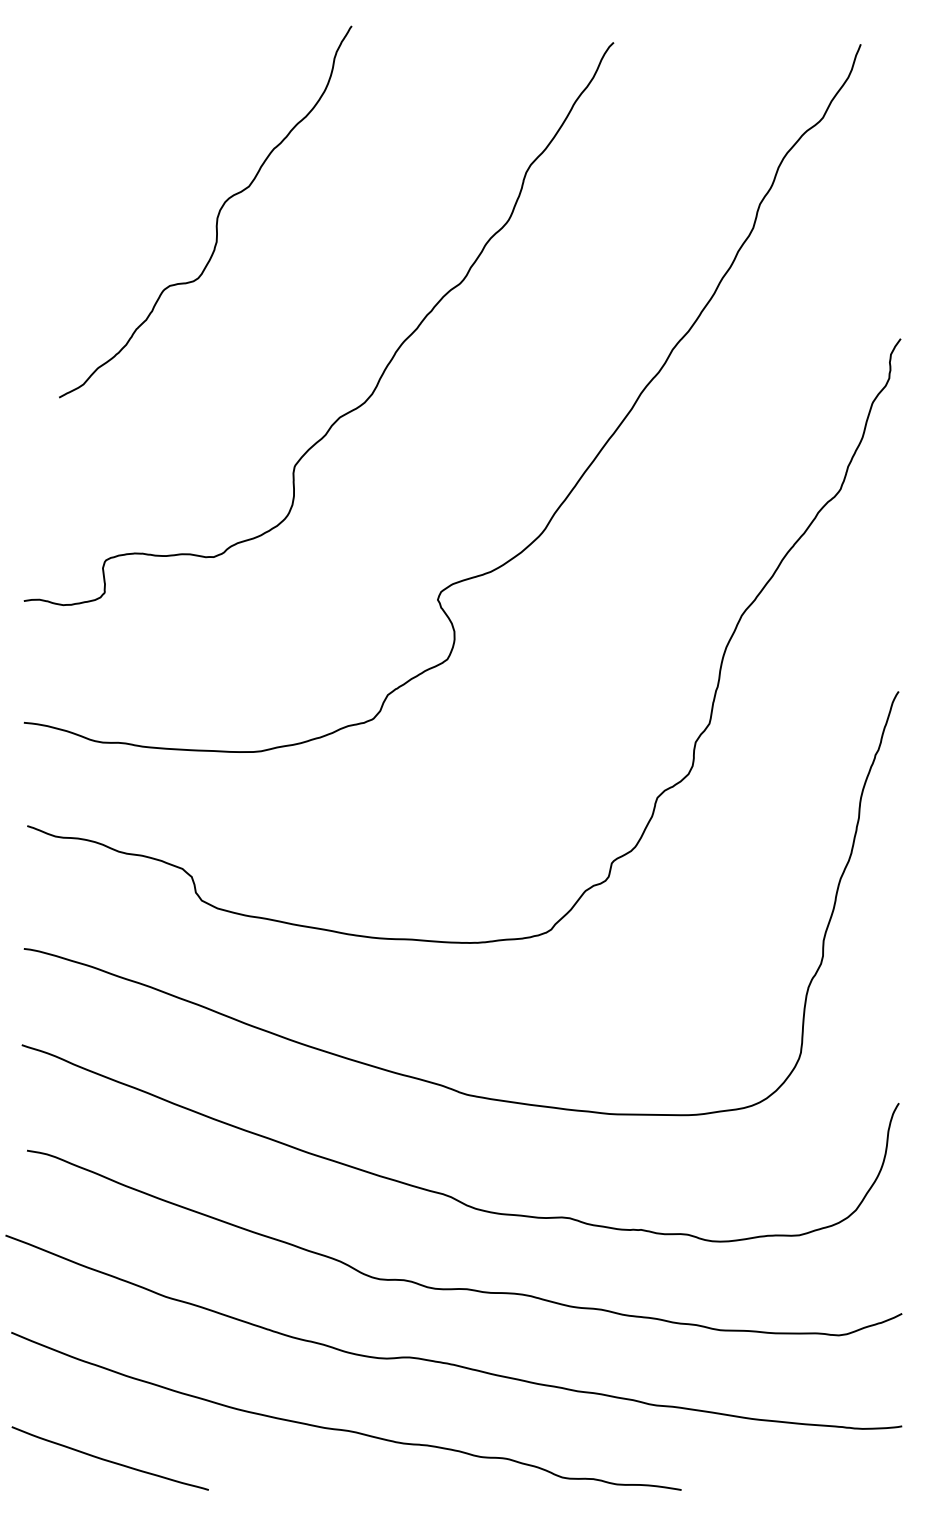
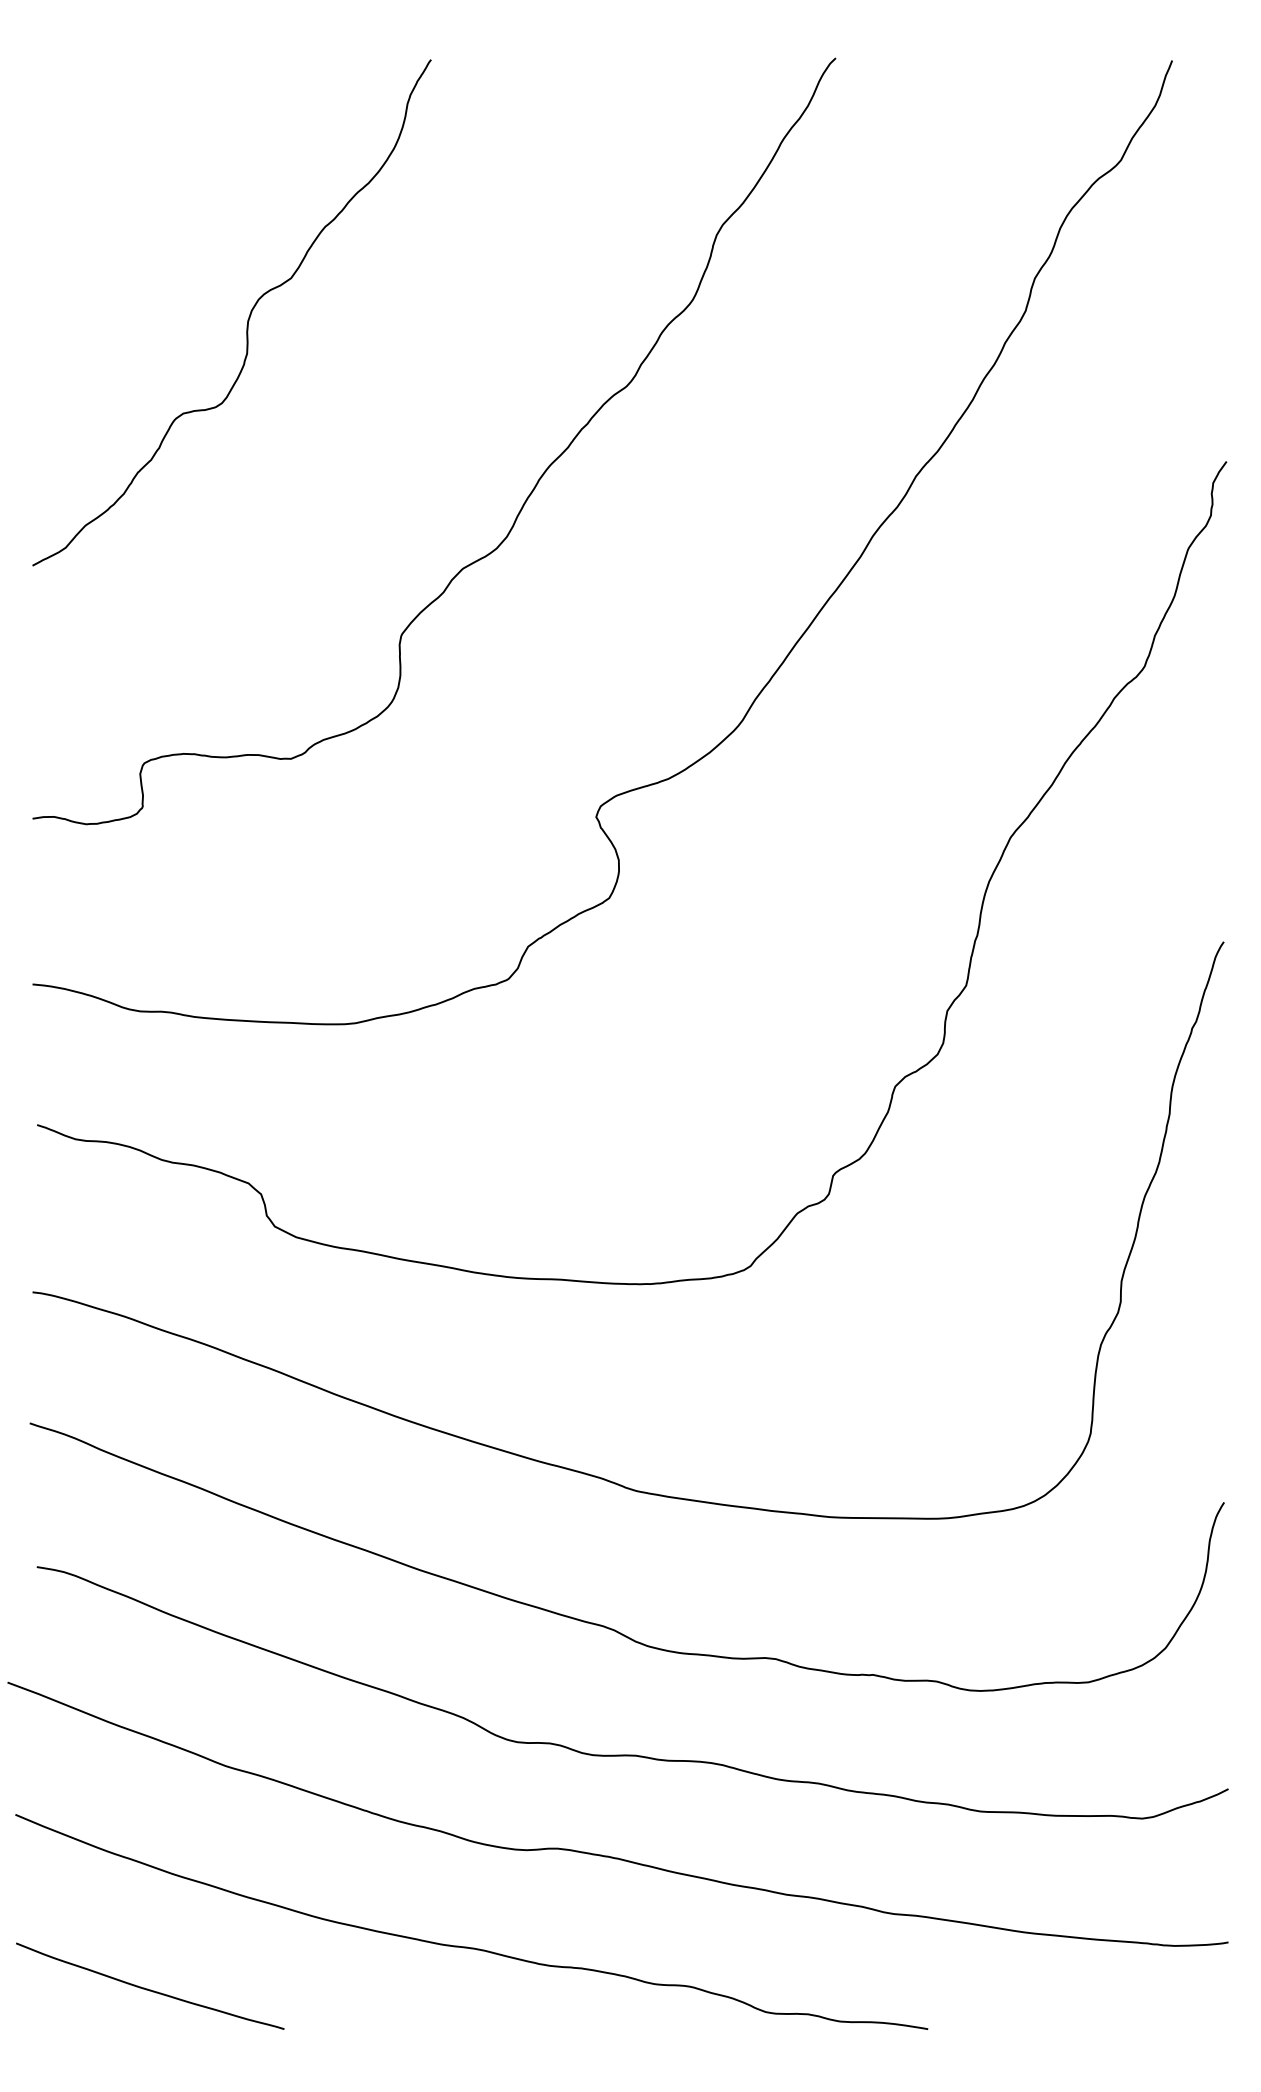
curve: (217, 214) -> (248, 316), moved

